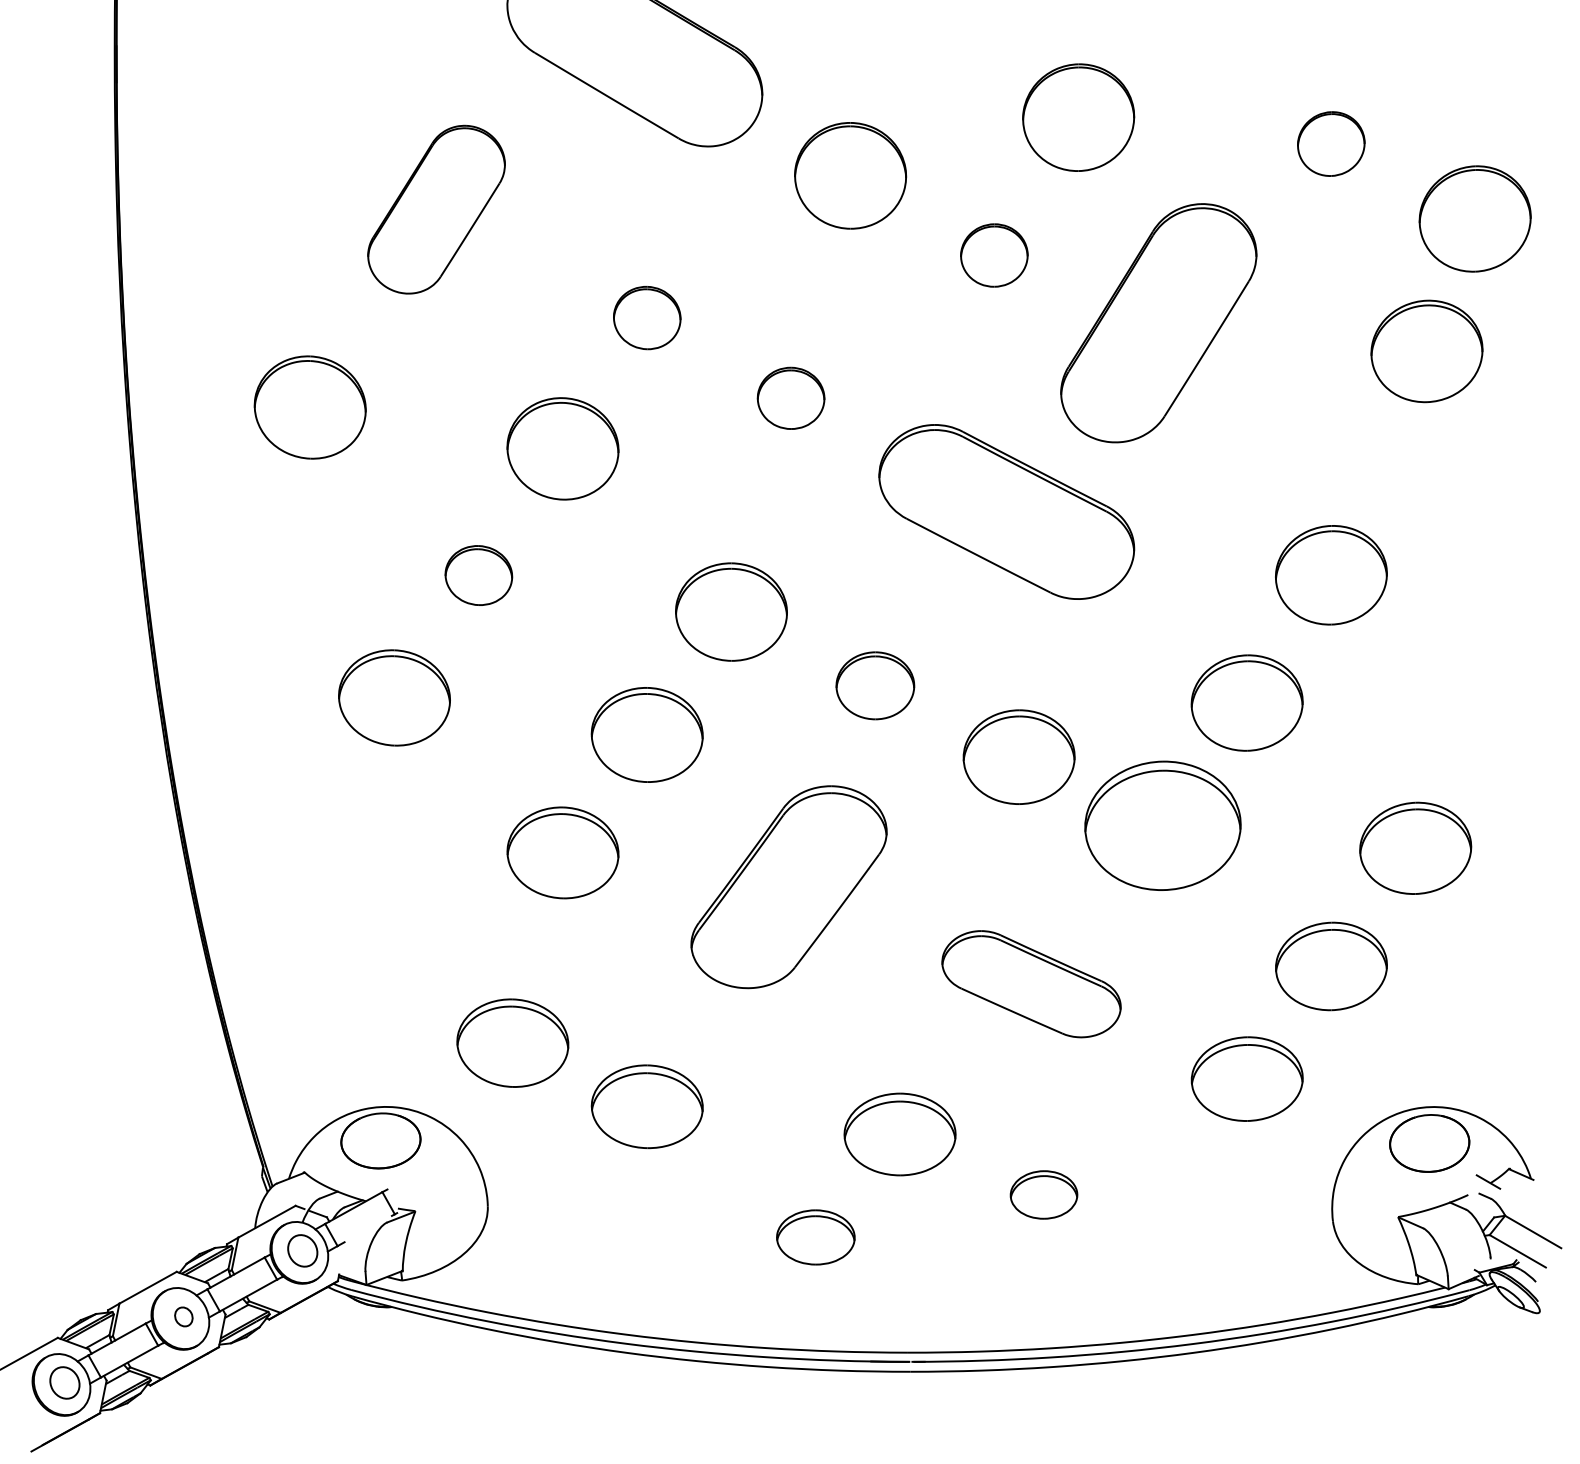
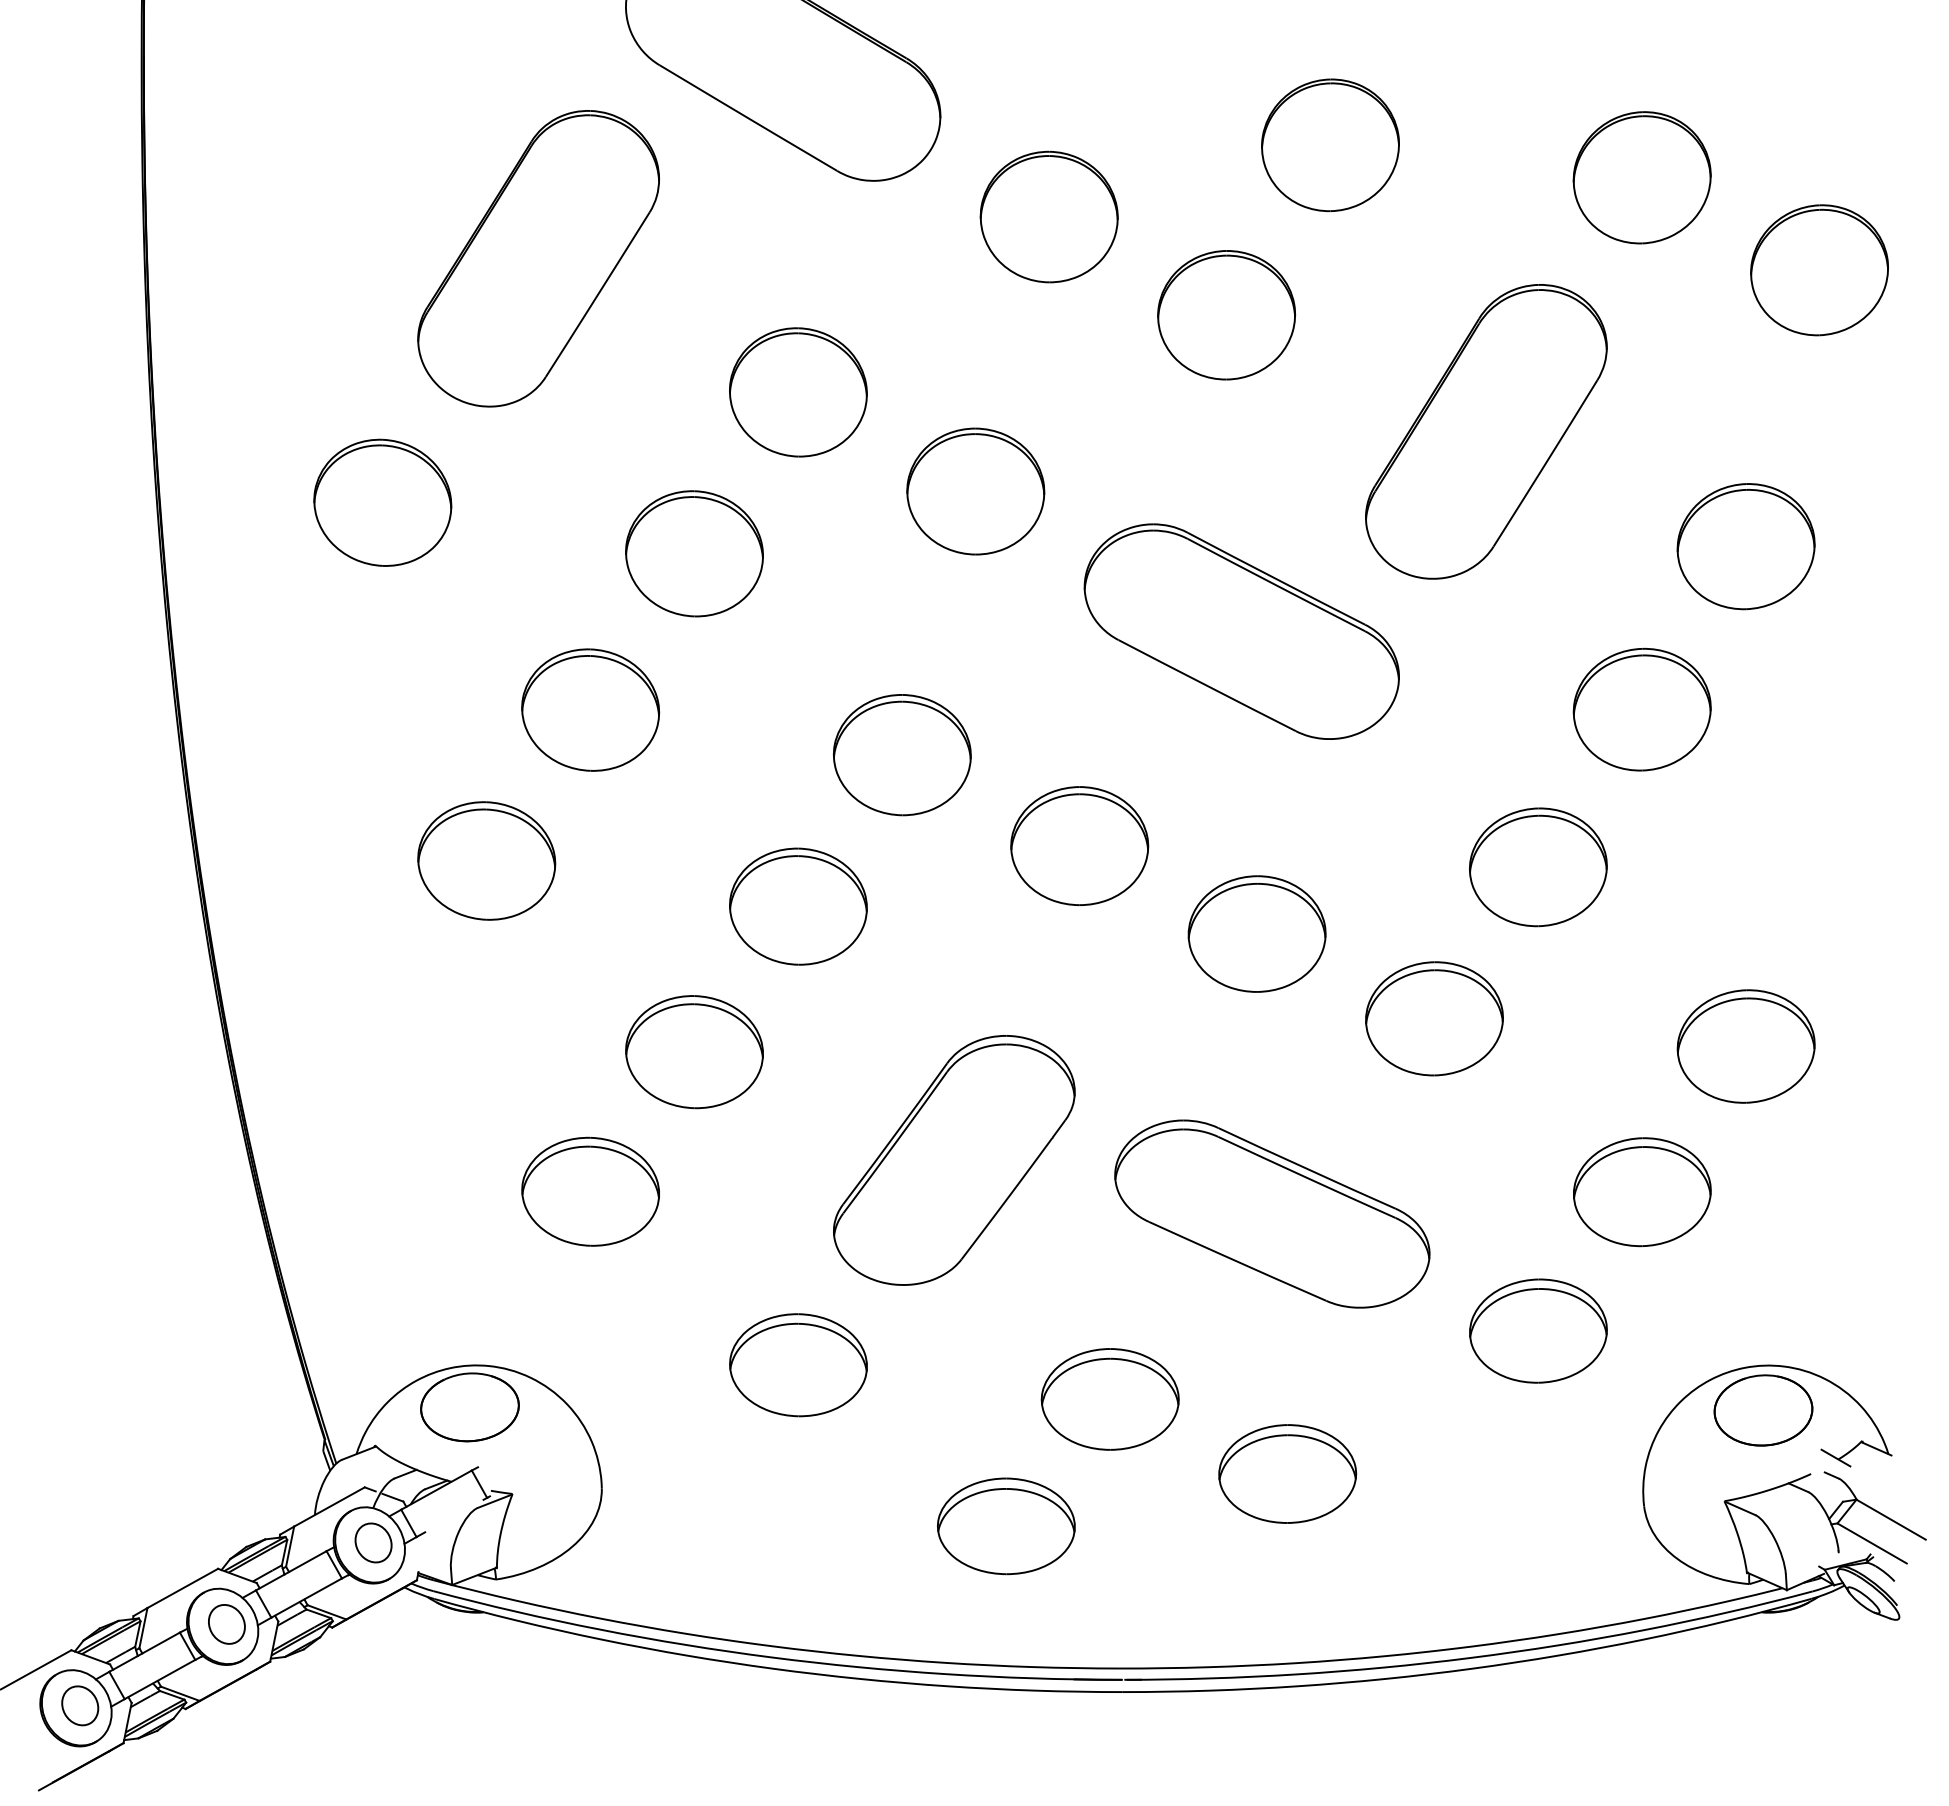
part: (1330, 143) -> (1641, 177), size x1.67
part: (436, 209) -> (538, 258), size x1.43
part: (994, 255) -> (1226, 315), size x1.67
part: (647, 318) -> (798, 392), size x1.67
part: (1158, 322) -> (1486, 431), moved
part: (1426, 351) -> (1745, 546), moved
part: (790, 398) -> (975, 491), size x1.67
part: (478, 575) -> (590, 709), size x1.67
part: (875, 685) -> (1079, 845), size x1.43
part: (1162, 825) -> (1434, 1018), size x0.71
part: (789, 887) -> (954, 1160), moved
part: (1031, 983) -> (1272, 1213), size x1.43
part: (512, 1042) -> (590, 1191), moved
part: (1043, 1194) -> (1287, 1473), size x1.67
part: (815, 1237) -> (1006, 1526), size x1.43
part: (183, 1316) -> (226, 1624), size x1.67

